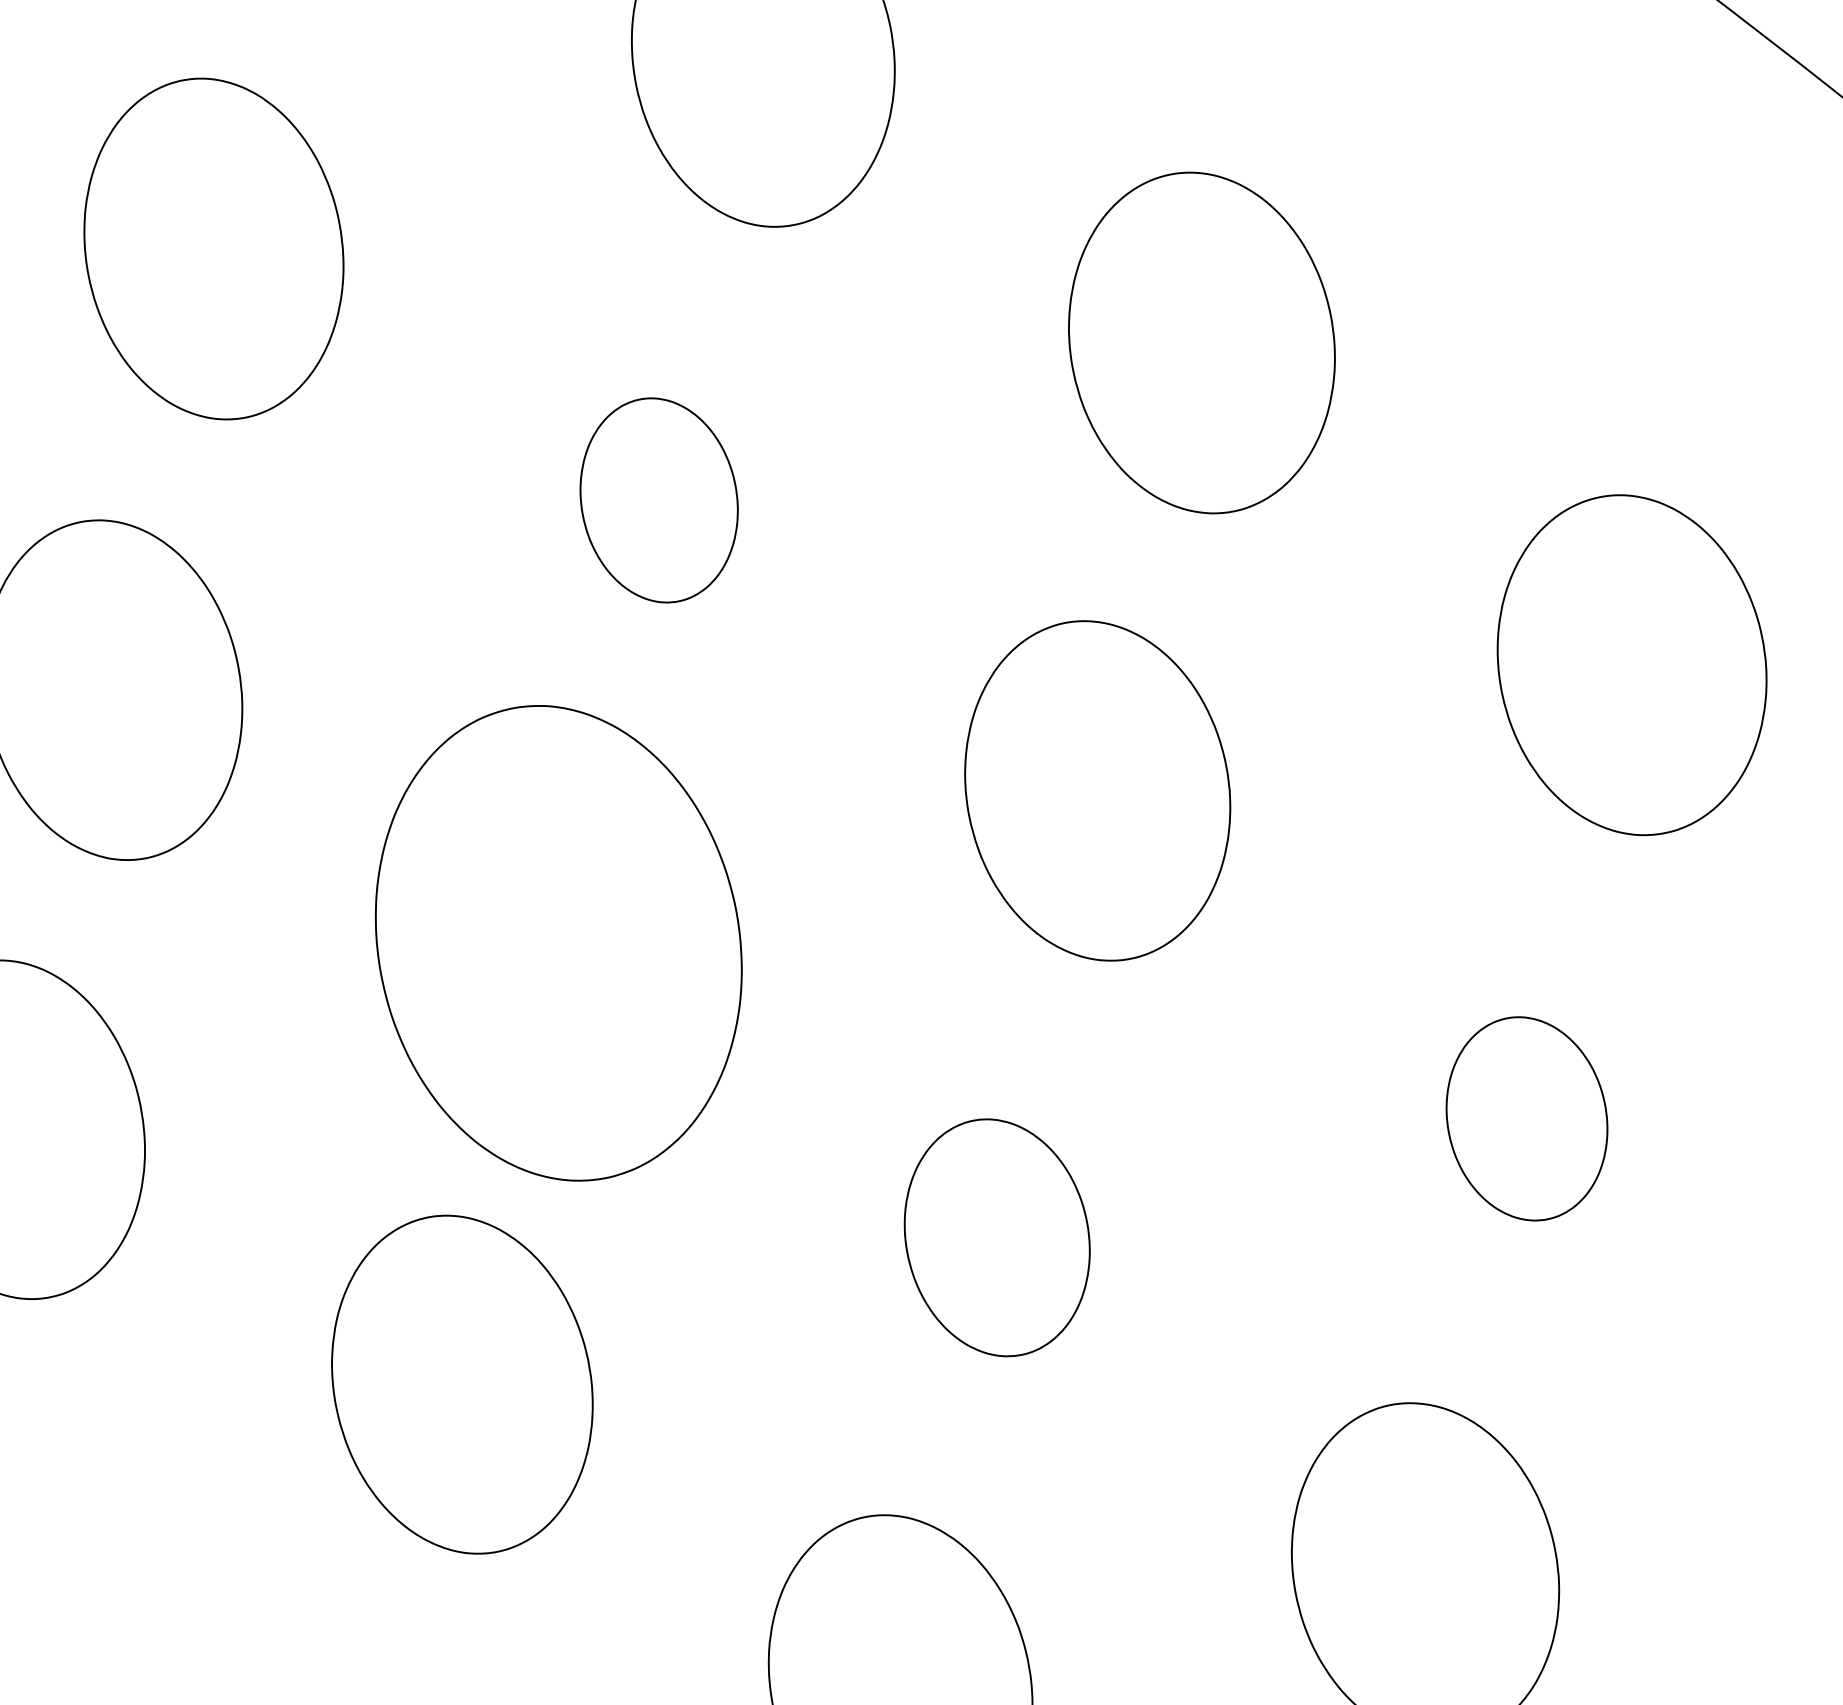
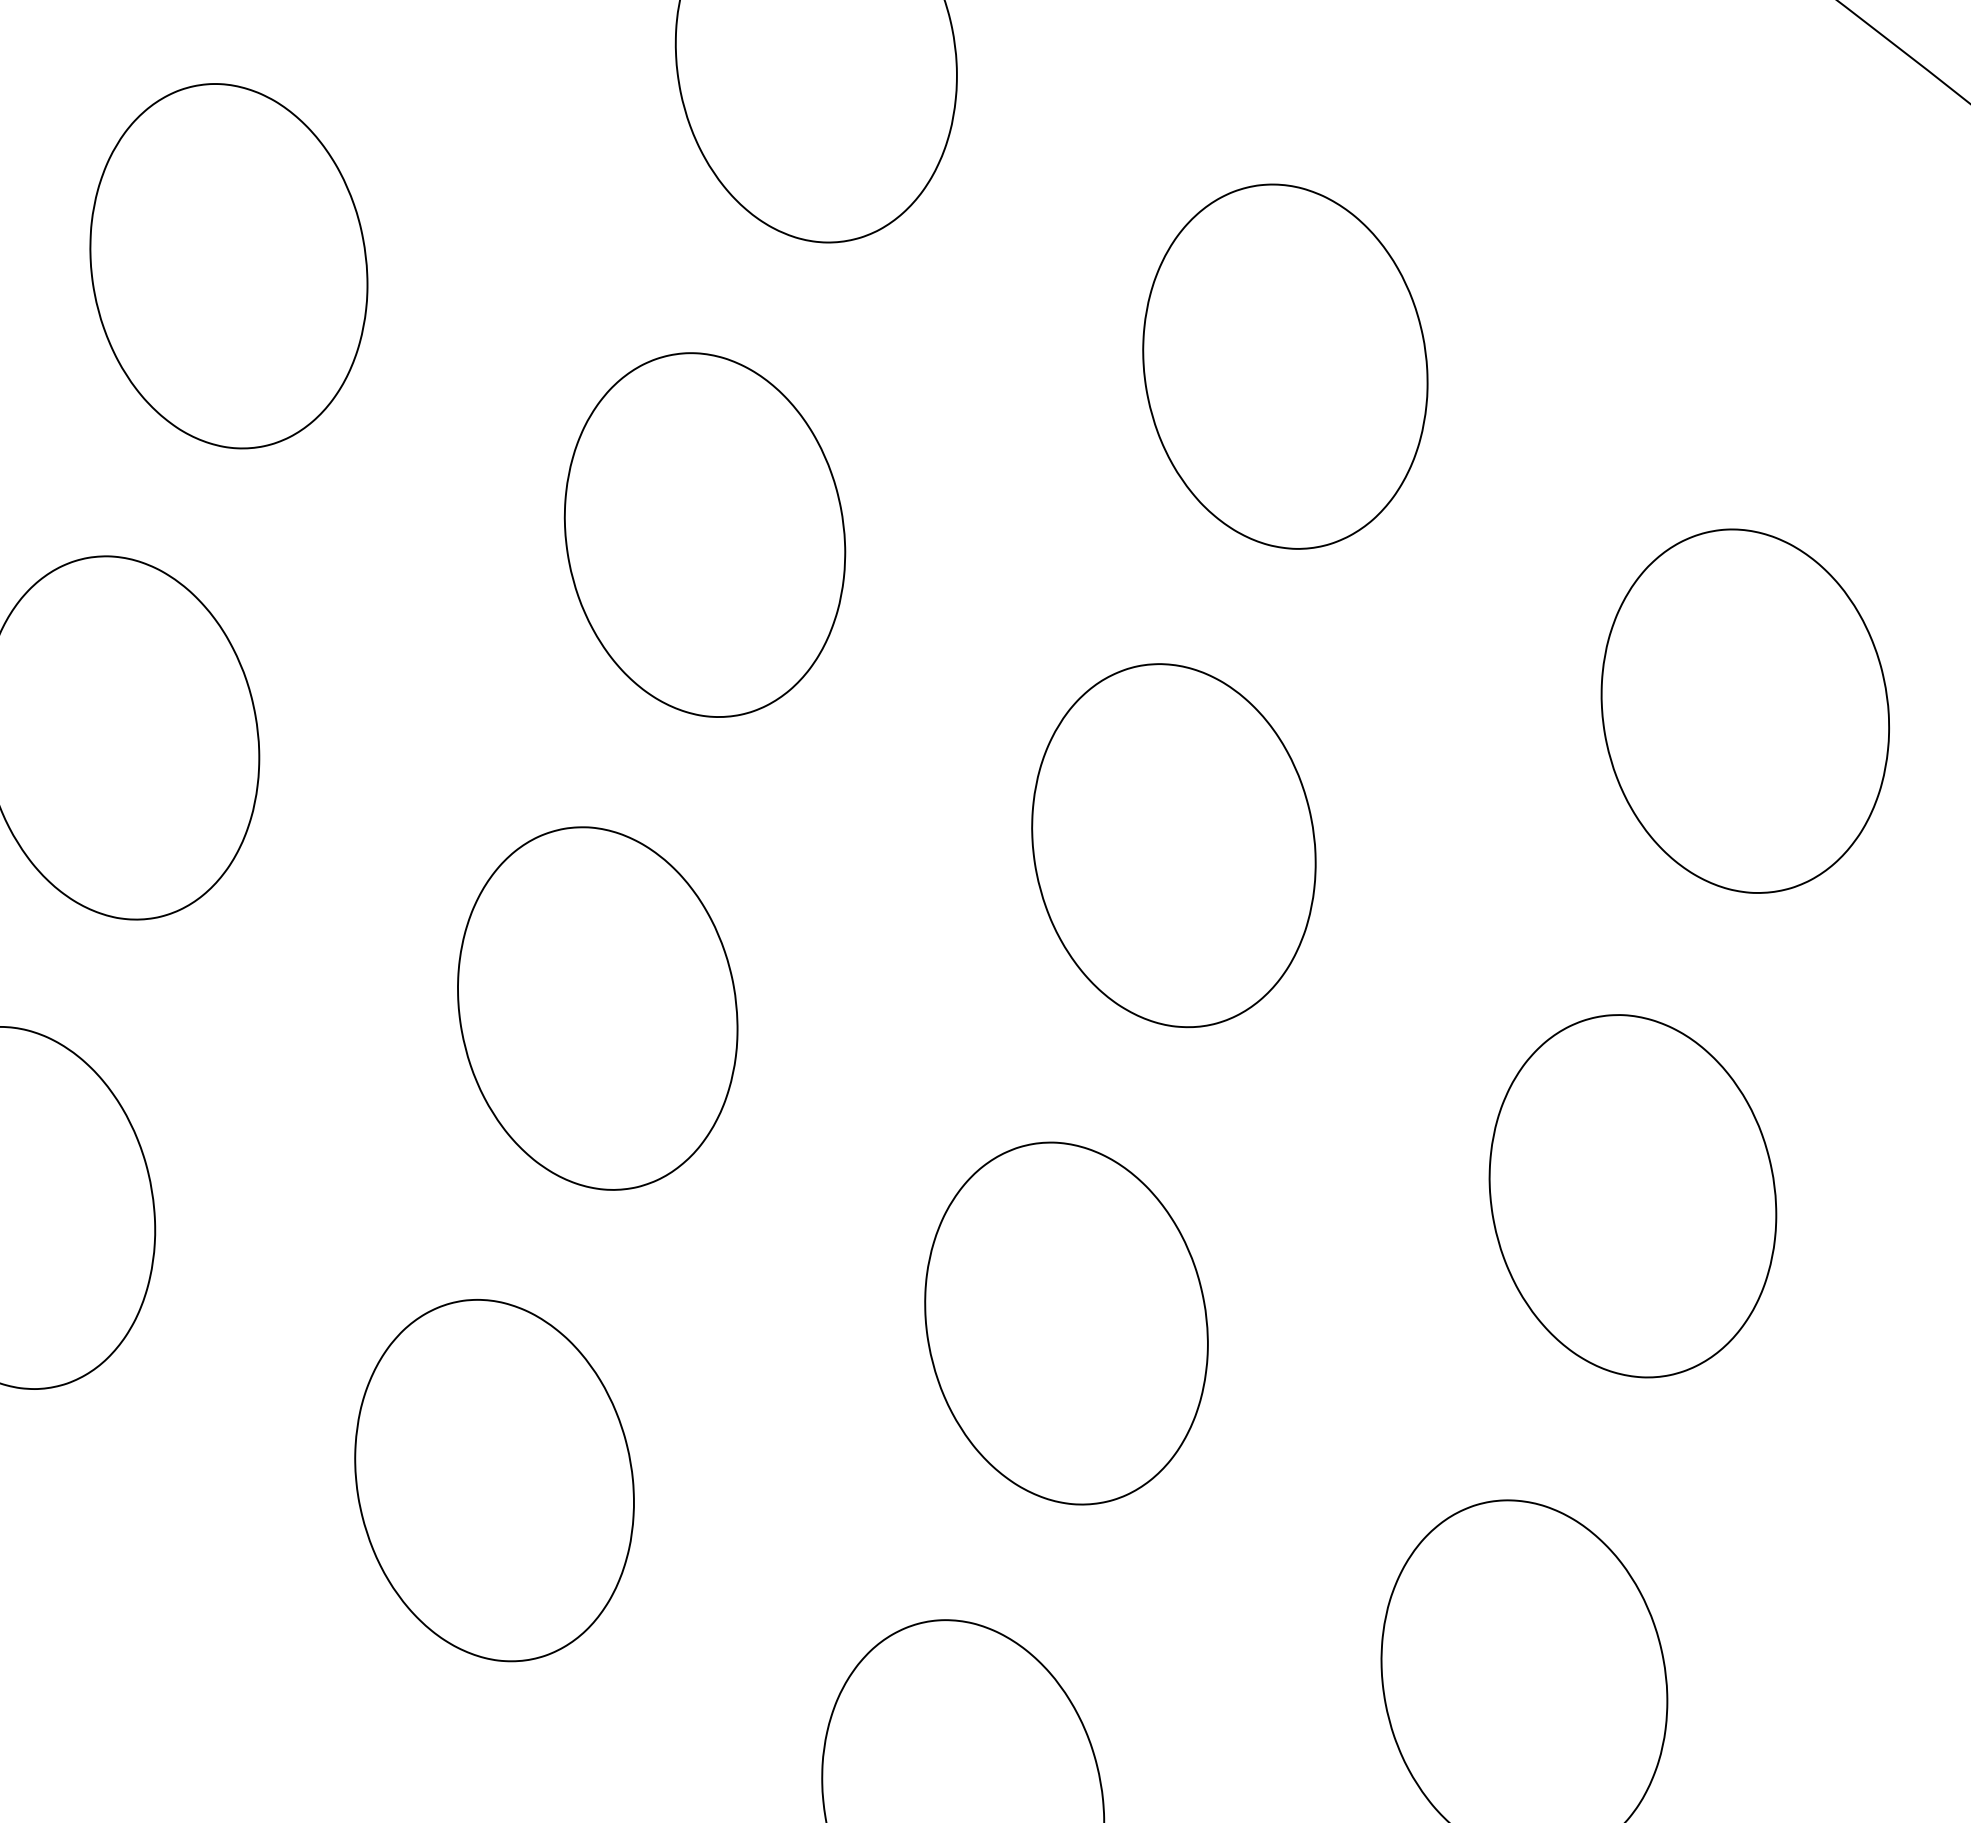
part: (658, 499) -> (704, 534), size x1.67
part: (558, 943) -> (597, 1008), size x0.71
part: (1526, 1119) -> (1632, 1196), size x1.67
part: (997, 1237) -> (1066, 1323), size x1.43

